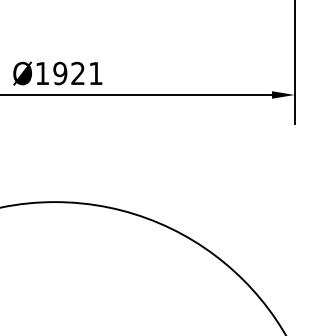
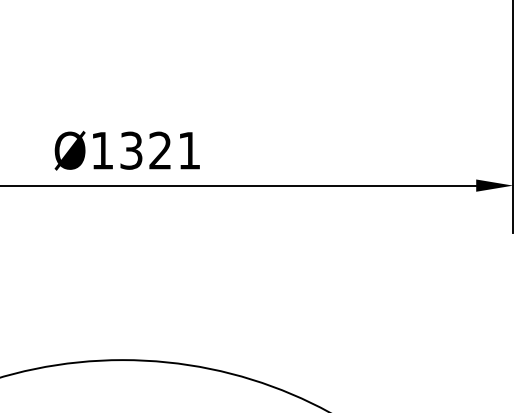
text: (60, 73) -> (131, 150), Ø1921 -> Ø1321

